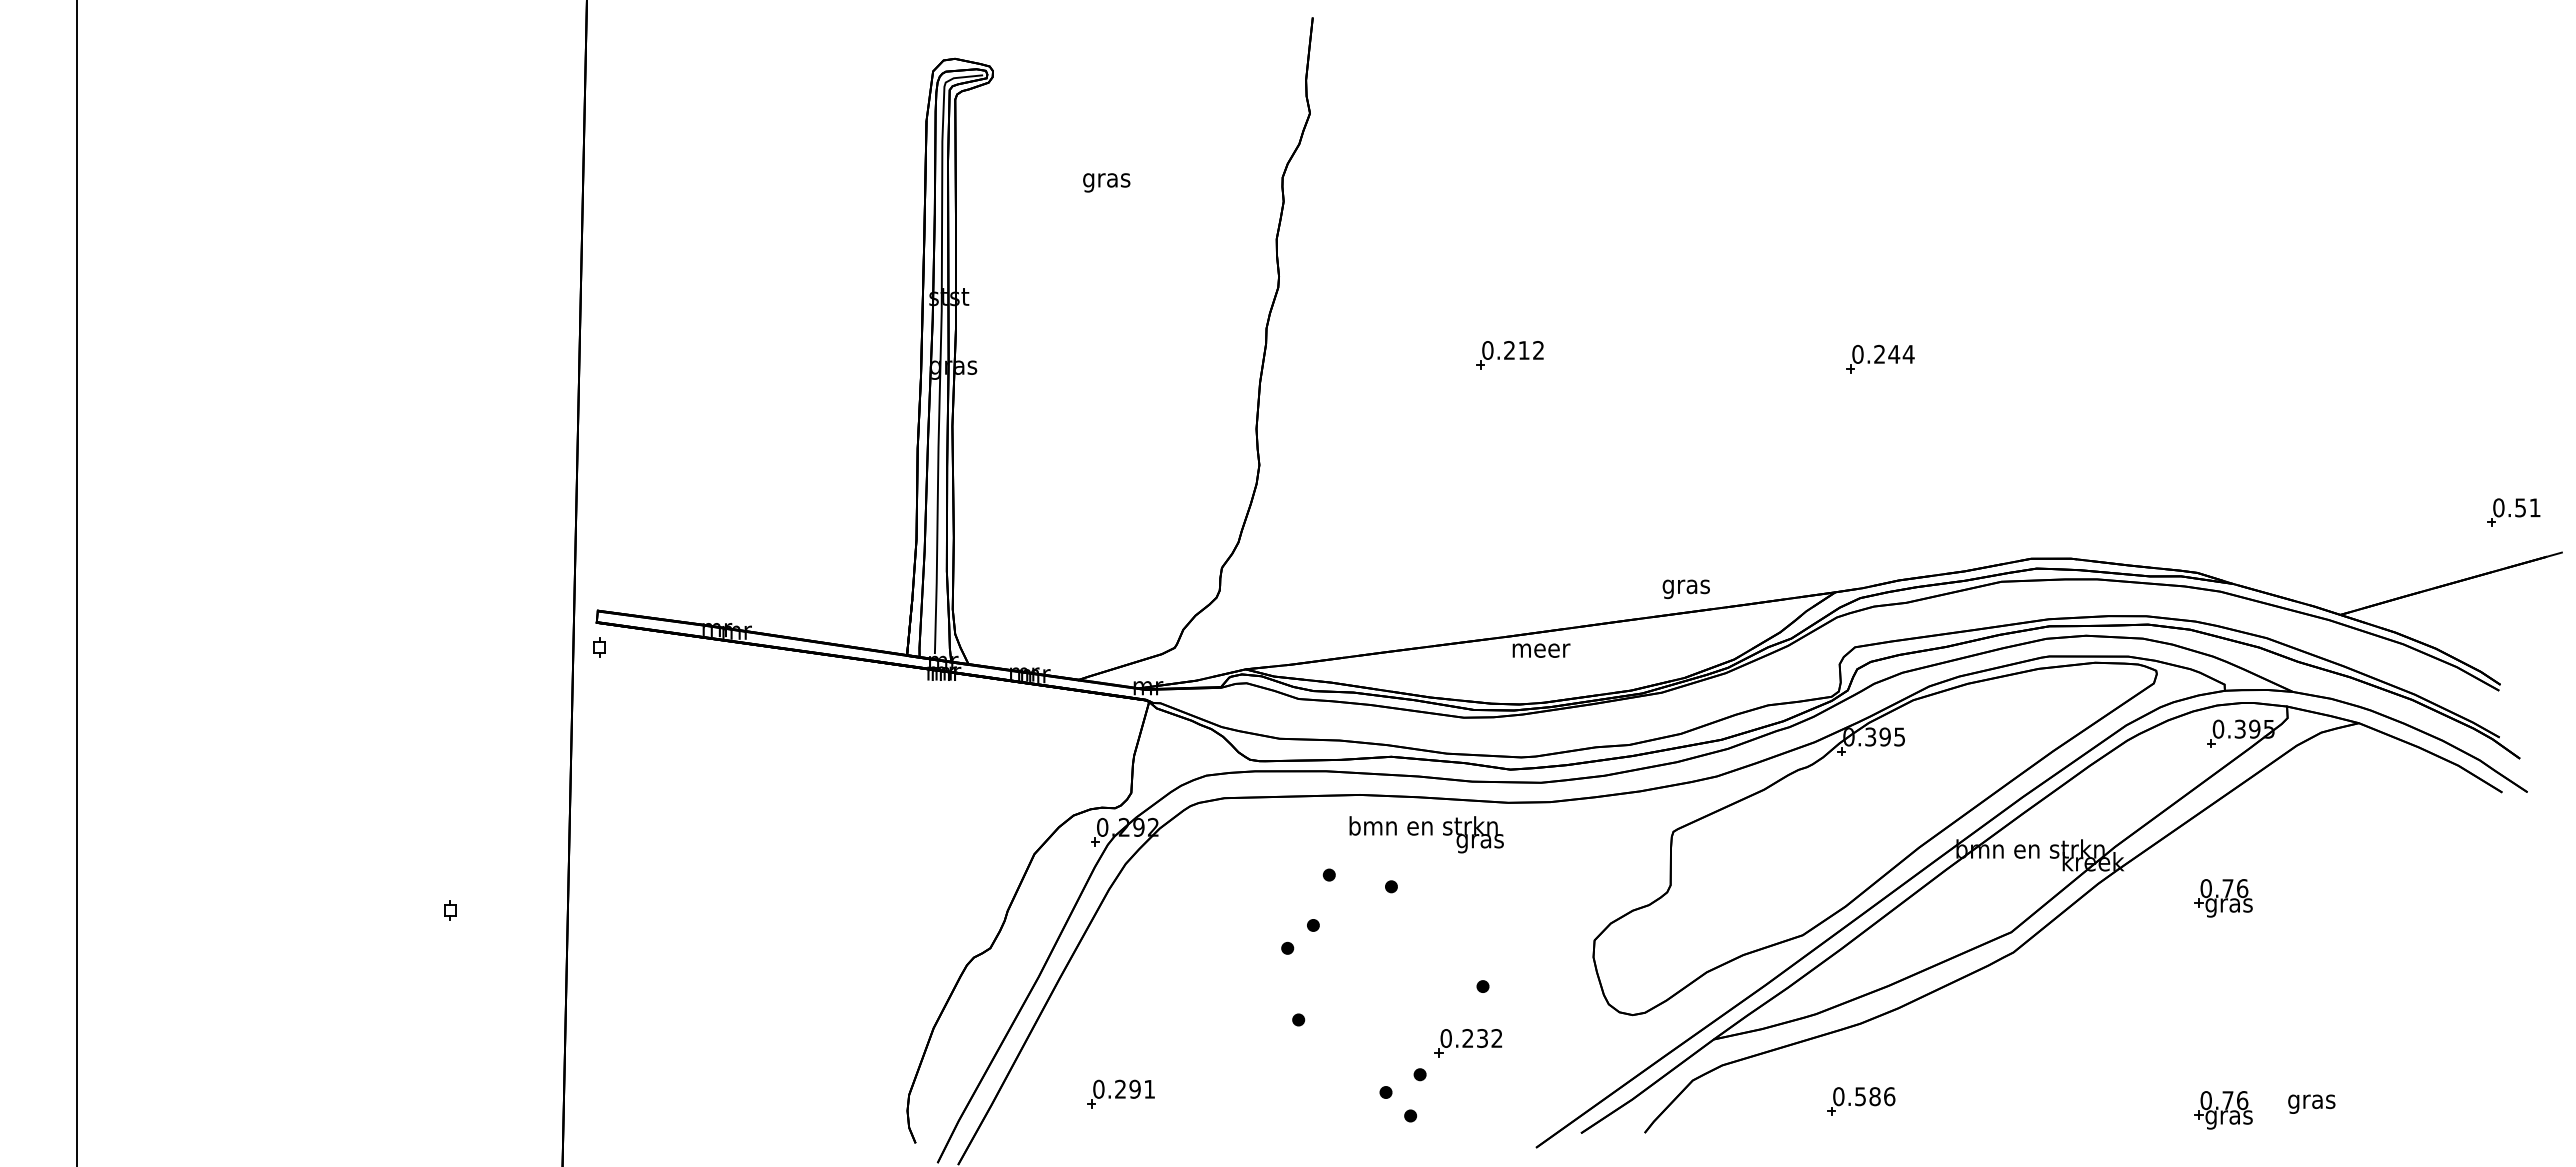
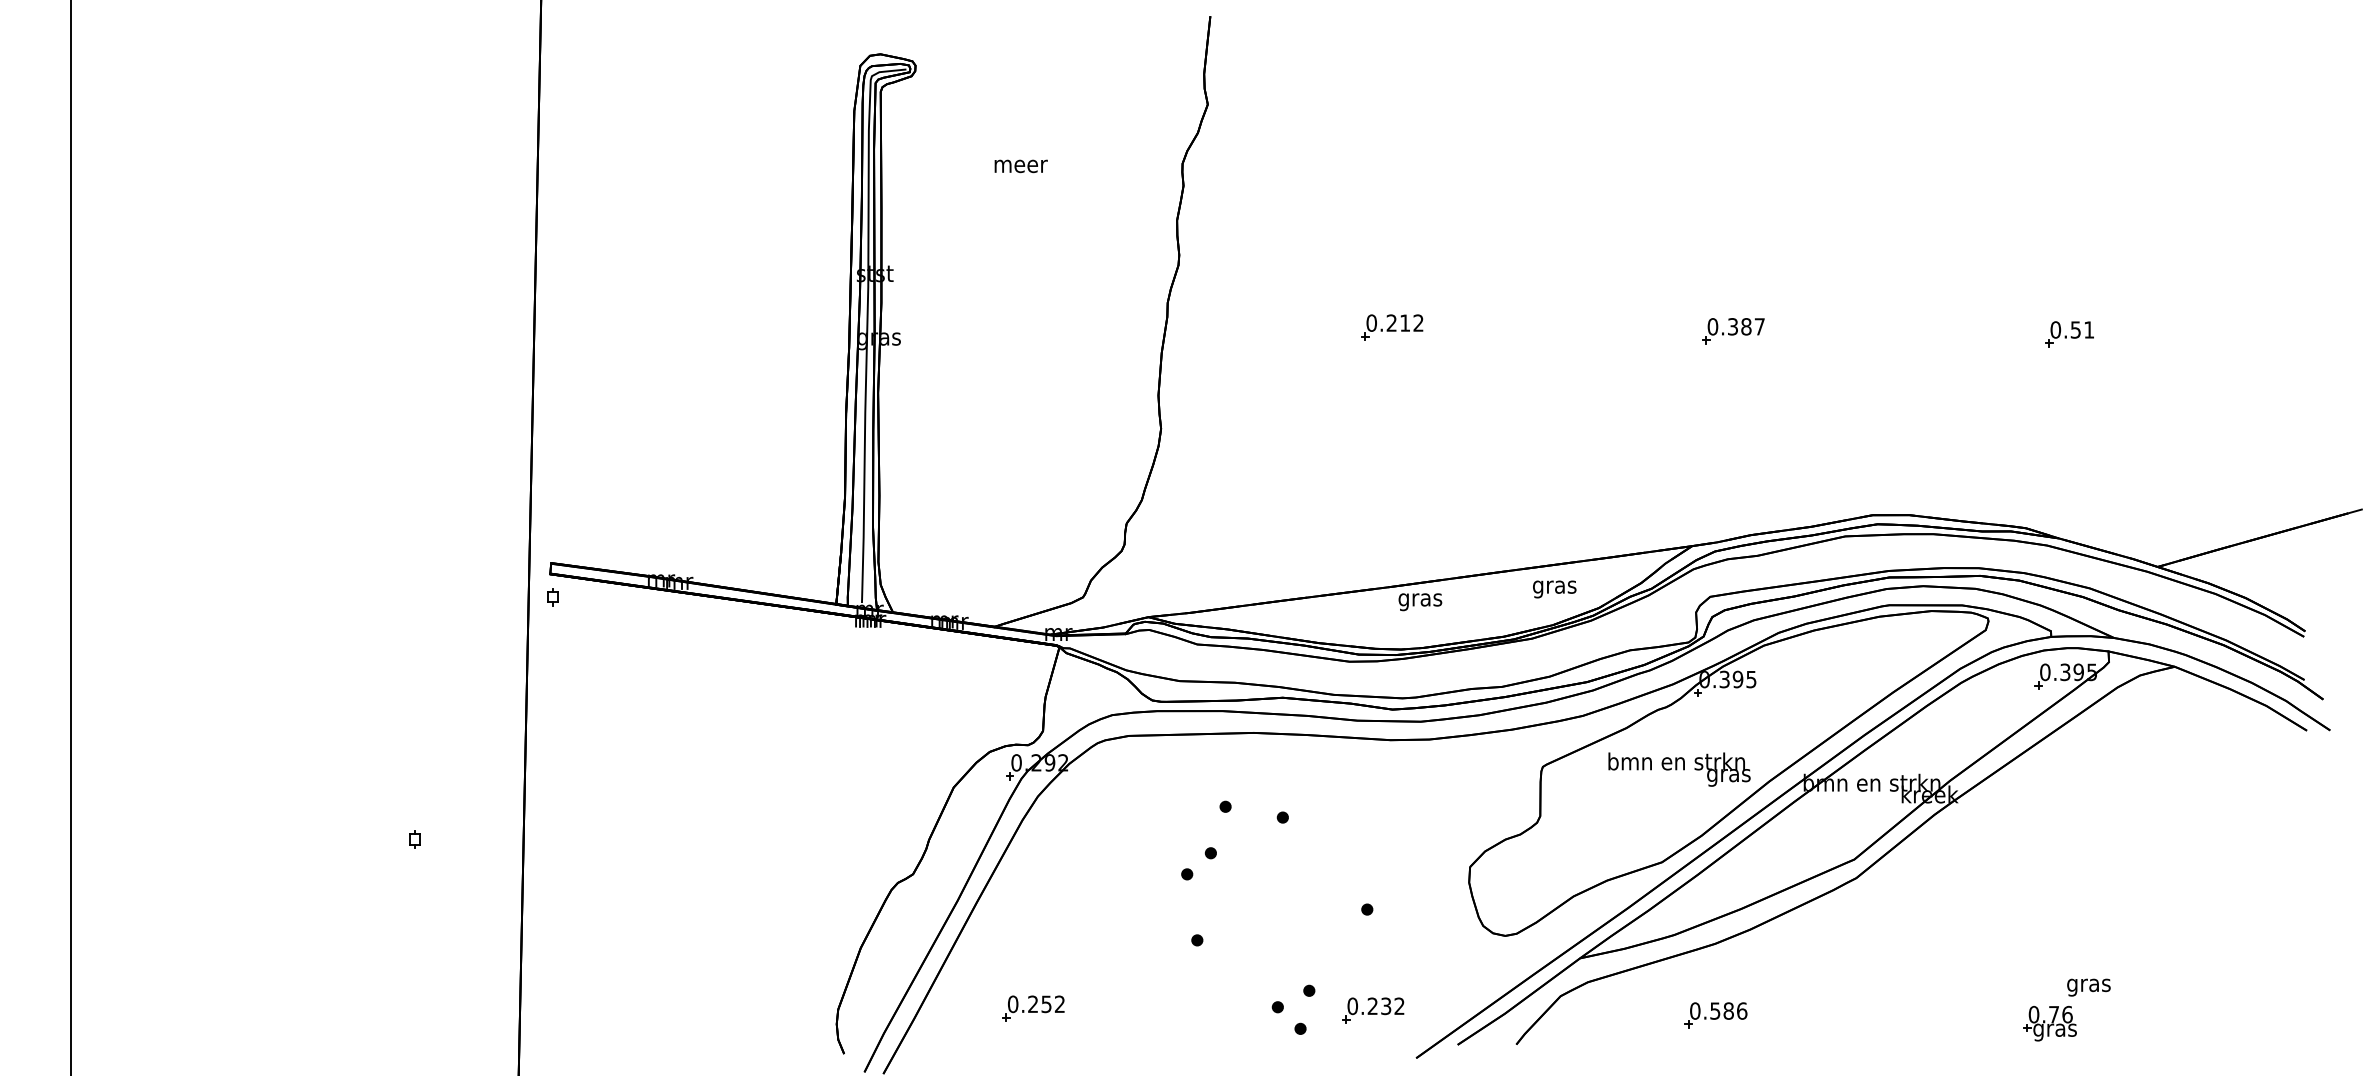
text: (1107, 182) -> (1021, 168), gras -> meer
text: (1894, 353) -> (1746, 325), 0.244 -> 0.387
part: (2513, 512) -> (2069, 334), moved
text: (1685, 588) -> (1553, 588), moved
text: (1541, 652) -> (1421, 601), meer -> gras
text: (1426, 834) -> (1679, 769), moved
part: (2223, 898) -> (2049, 828), removed
part: (1468, 1043) -> (1373, 1010), moved
text: (1141, 1088) -> (1052, 1003), 0.291 -> 0.252
text: (2311, 1103) -> (2088, 986), moved

